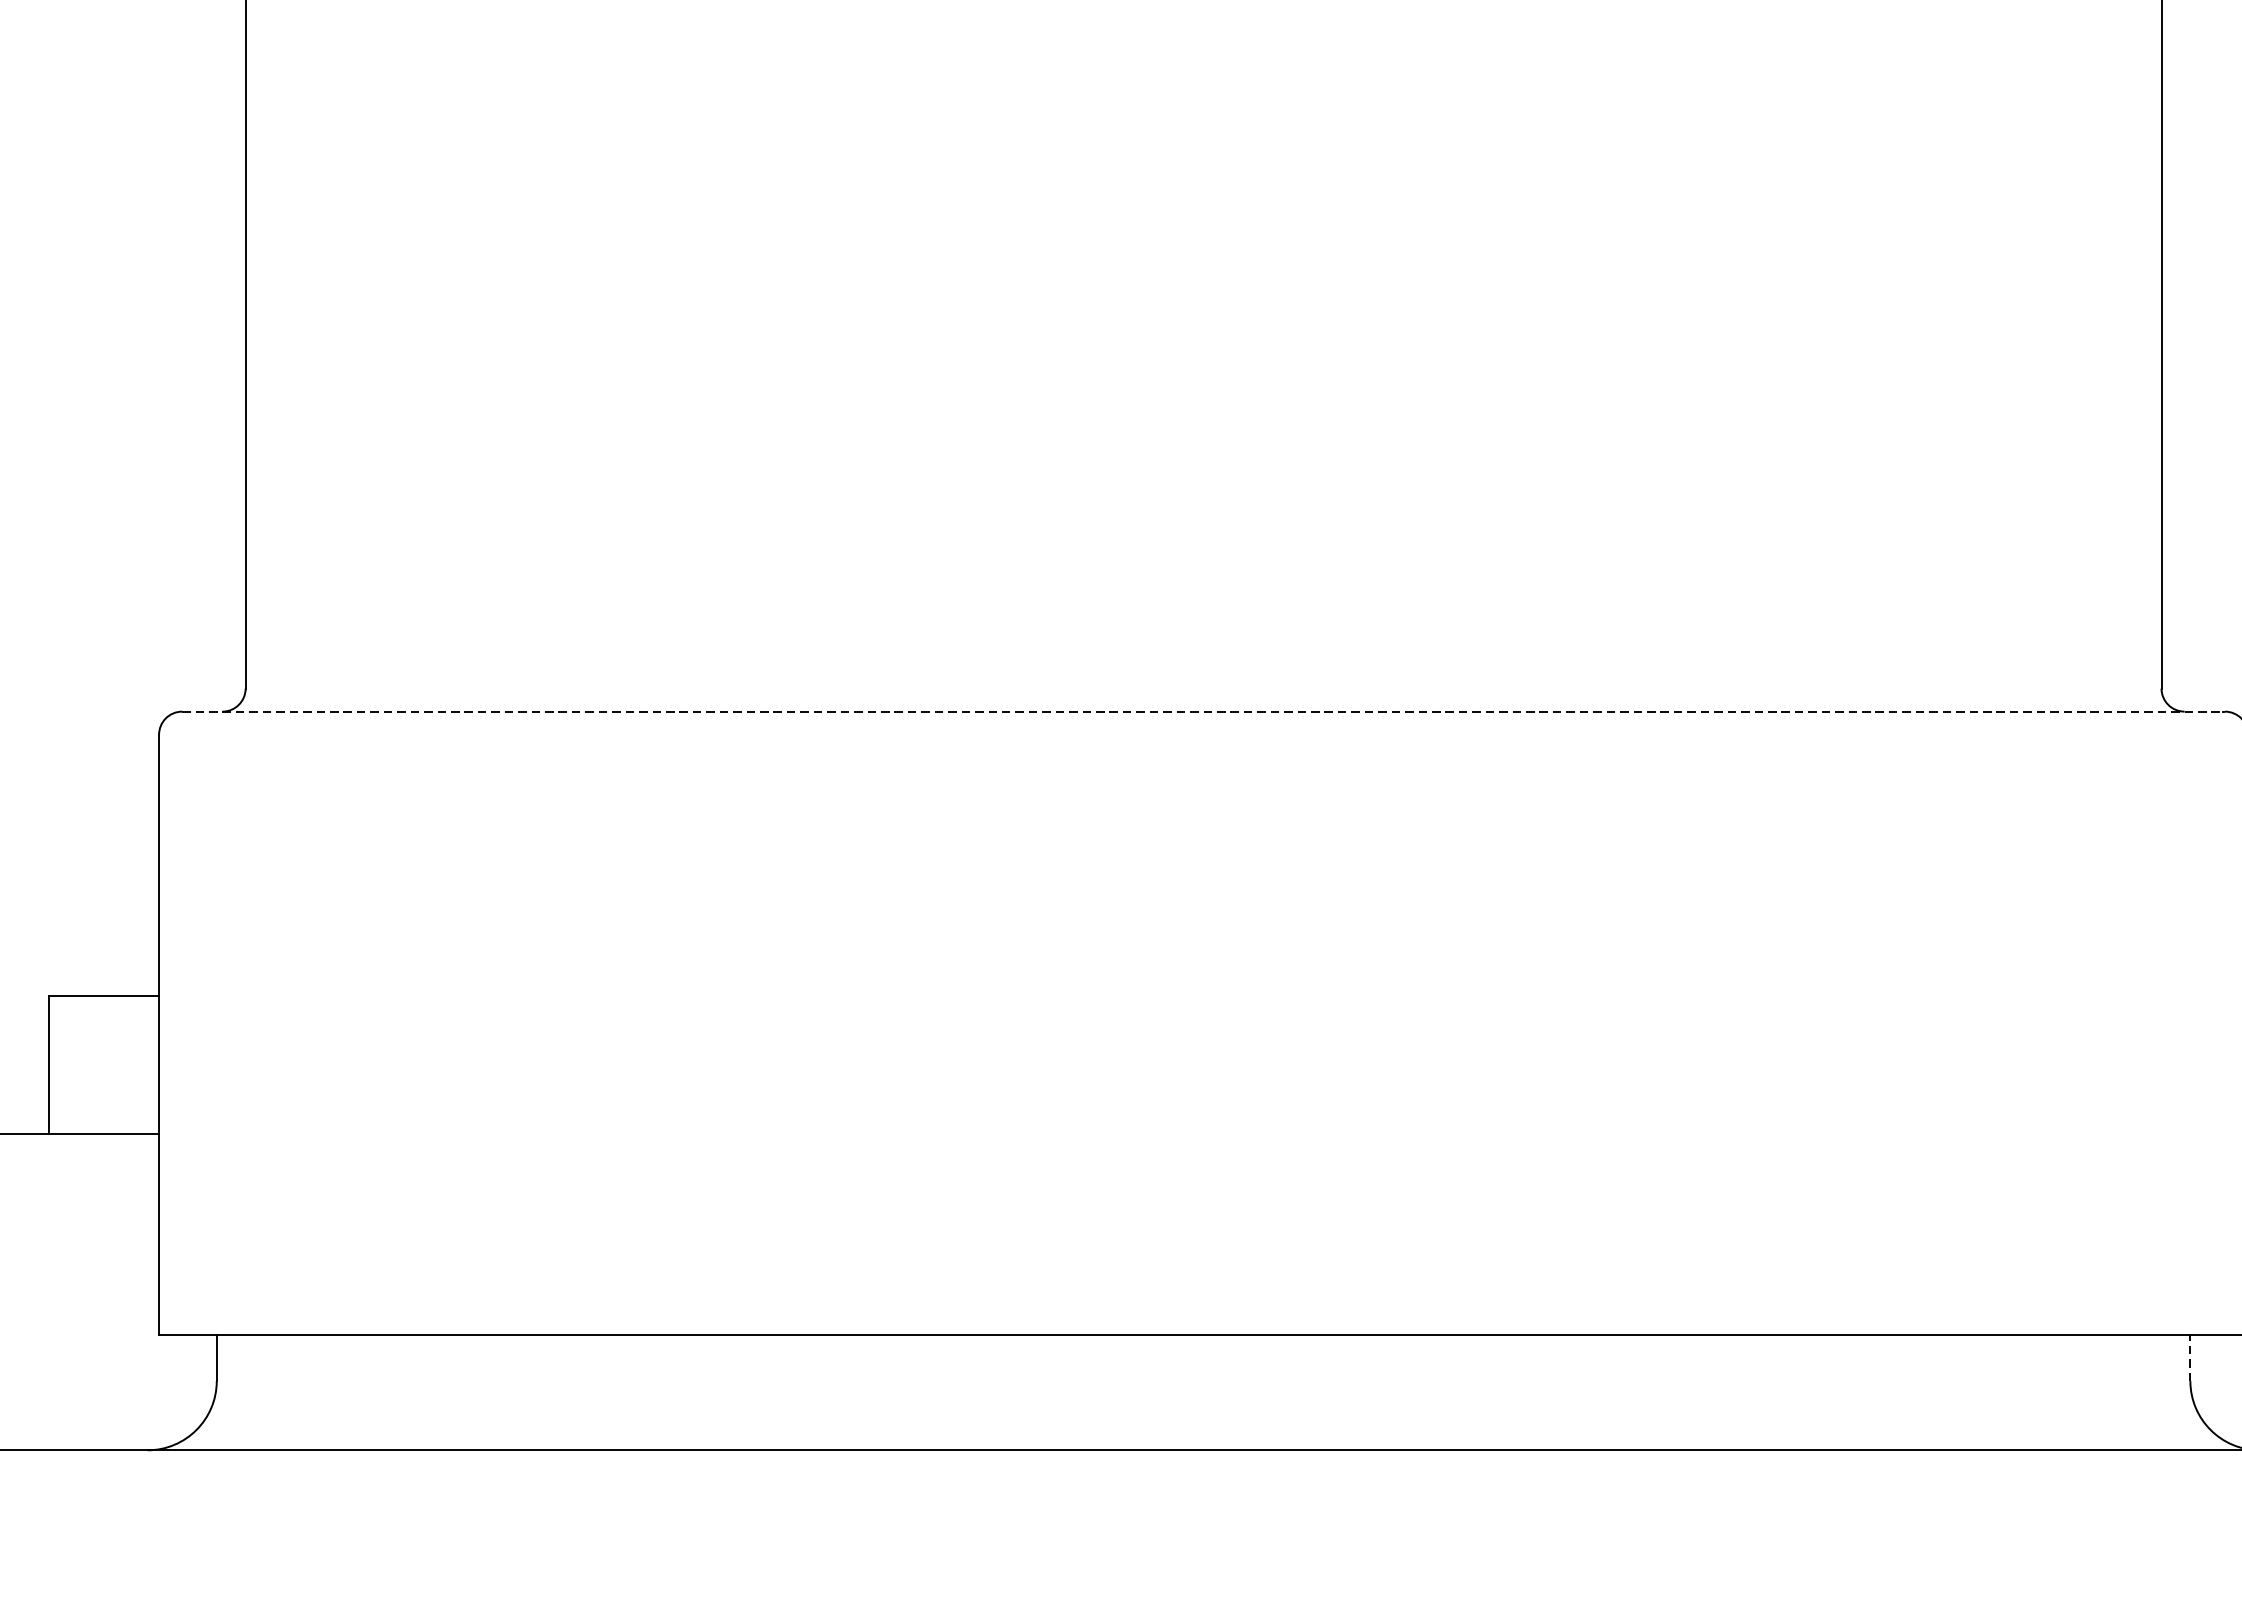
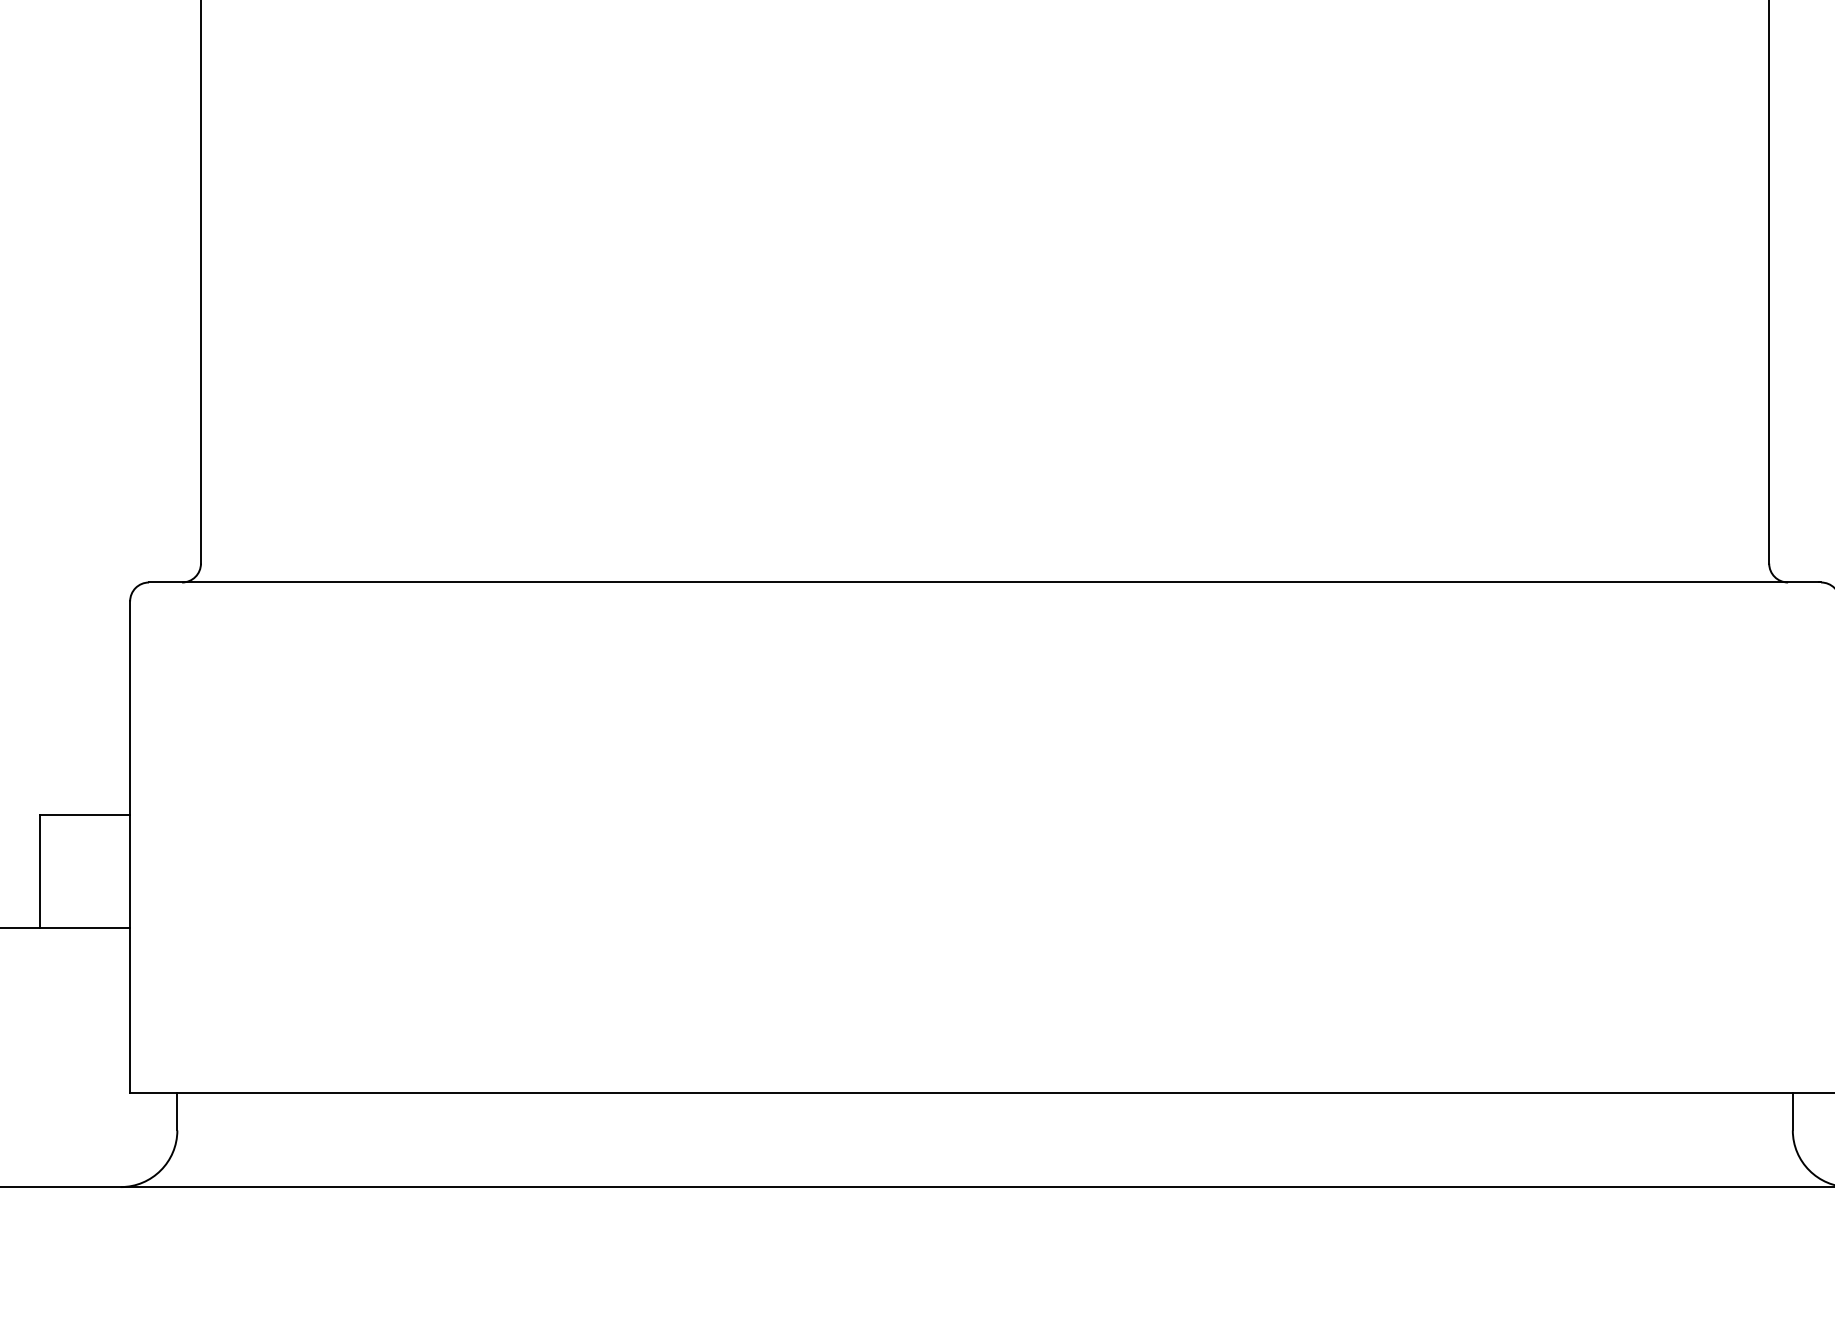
line: (1204, 711) -> (985, 582), dashed -> solid
line: (2189, 1357) -> (1792, 1111), dashed -> solid

